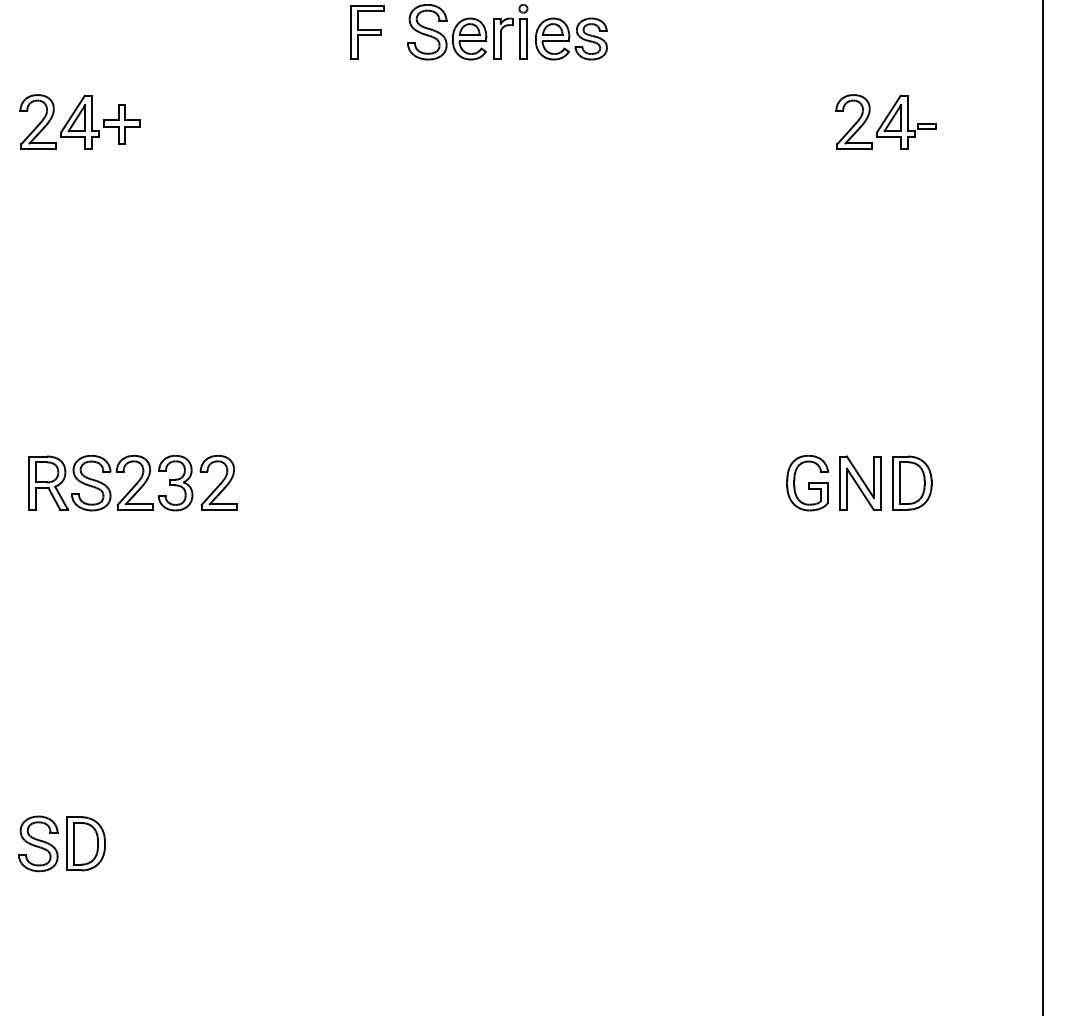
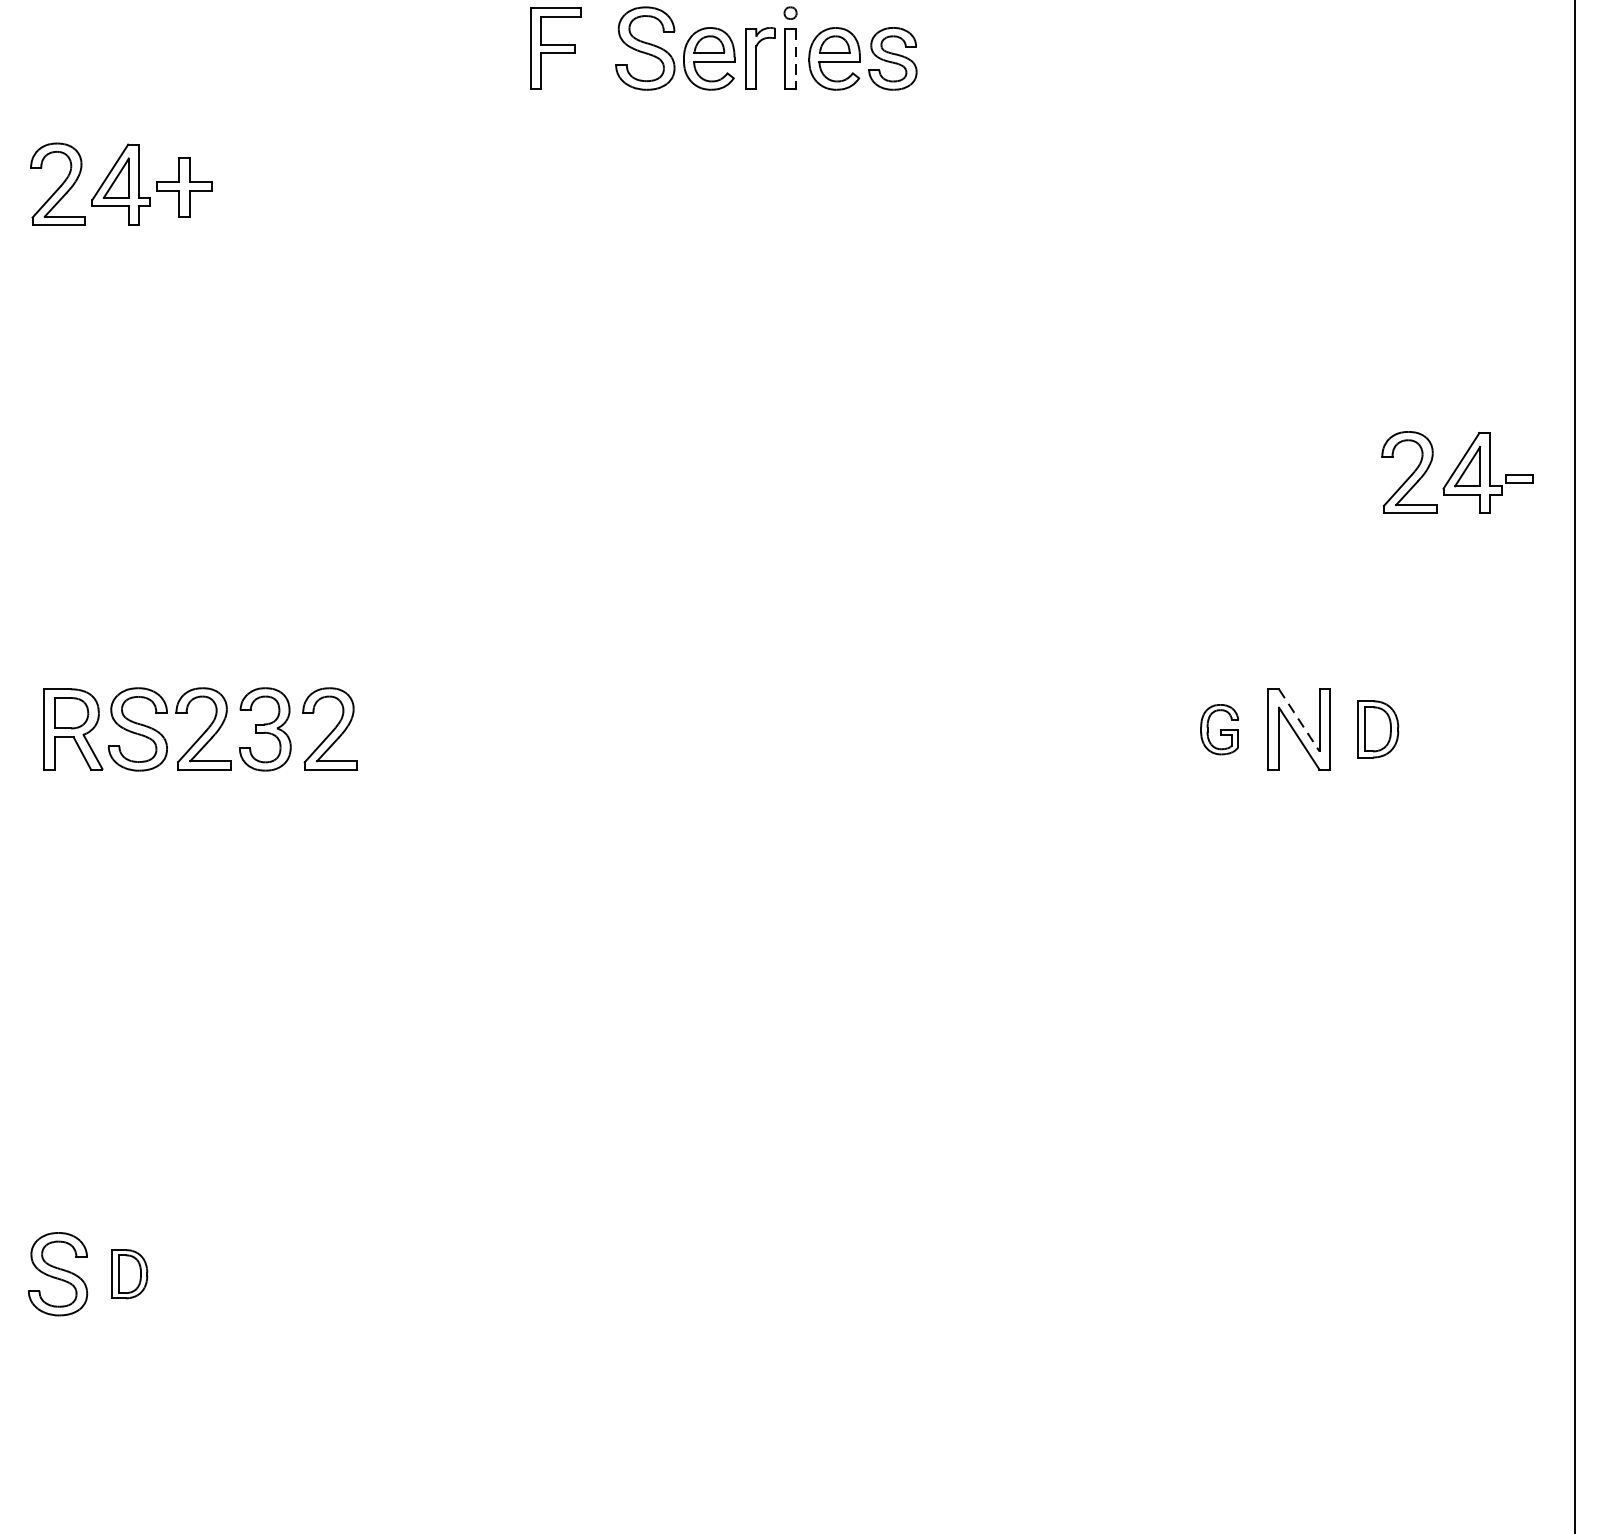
line: (526, 39) -> (795, 59), solid -> dashed
part: (885, 121) -> (1456, 471), moved
line: (860, 477) -> (1299, 720), solid -> dashed
part: (912, 482) -> (1378, 728), size x0.7
part: (807, 483) -> (1219, 730), size x0.6
part: (85, 843) -> (129, 1273), size x0.6

